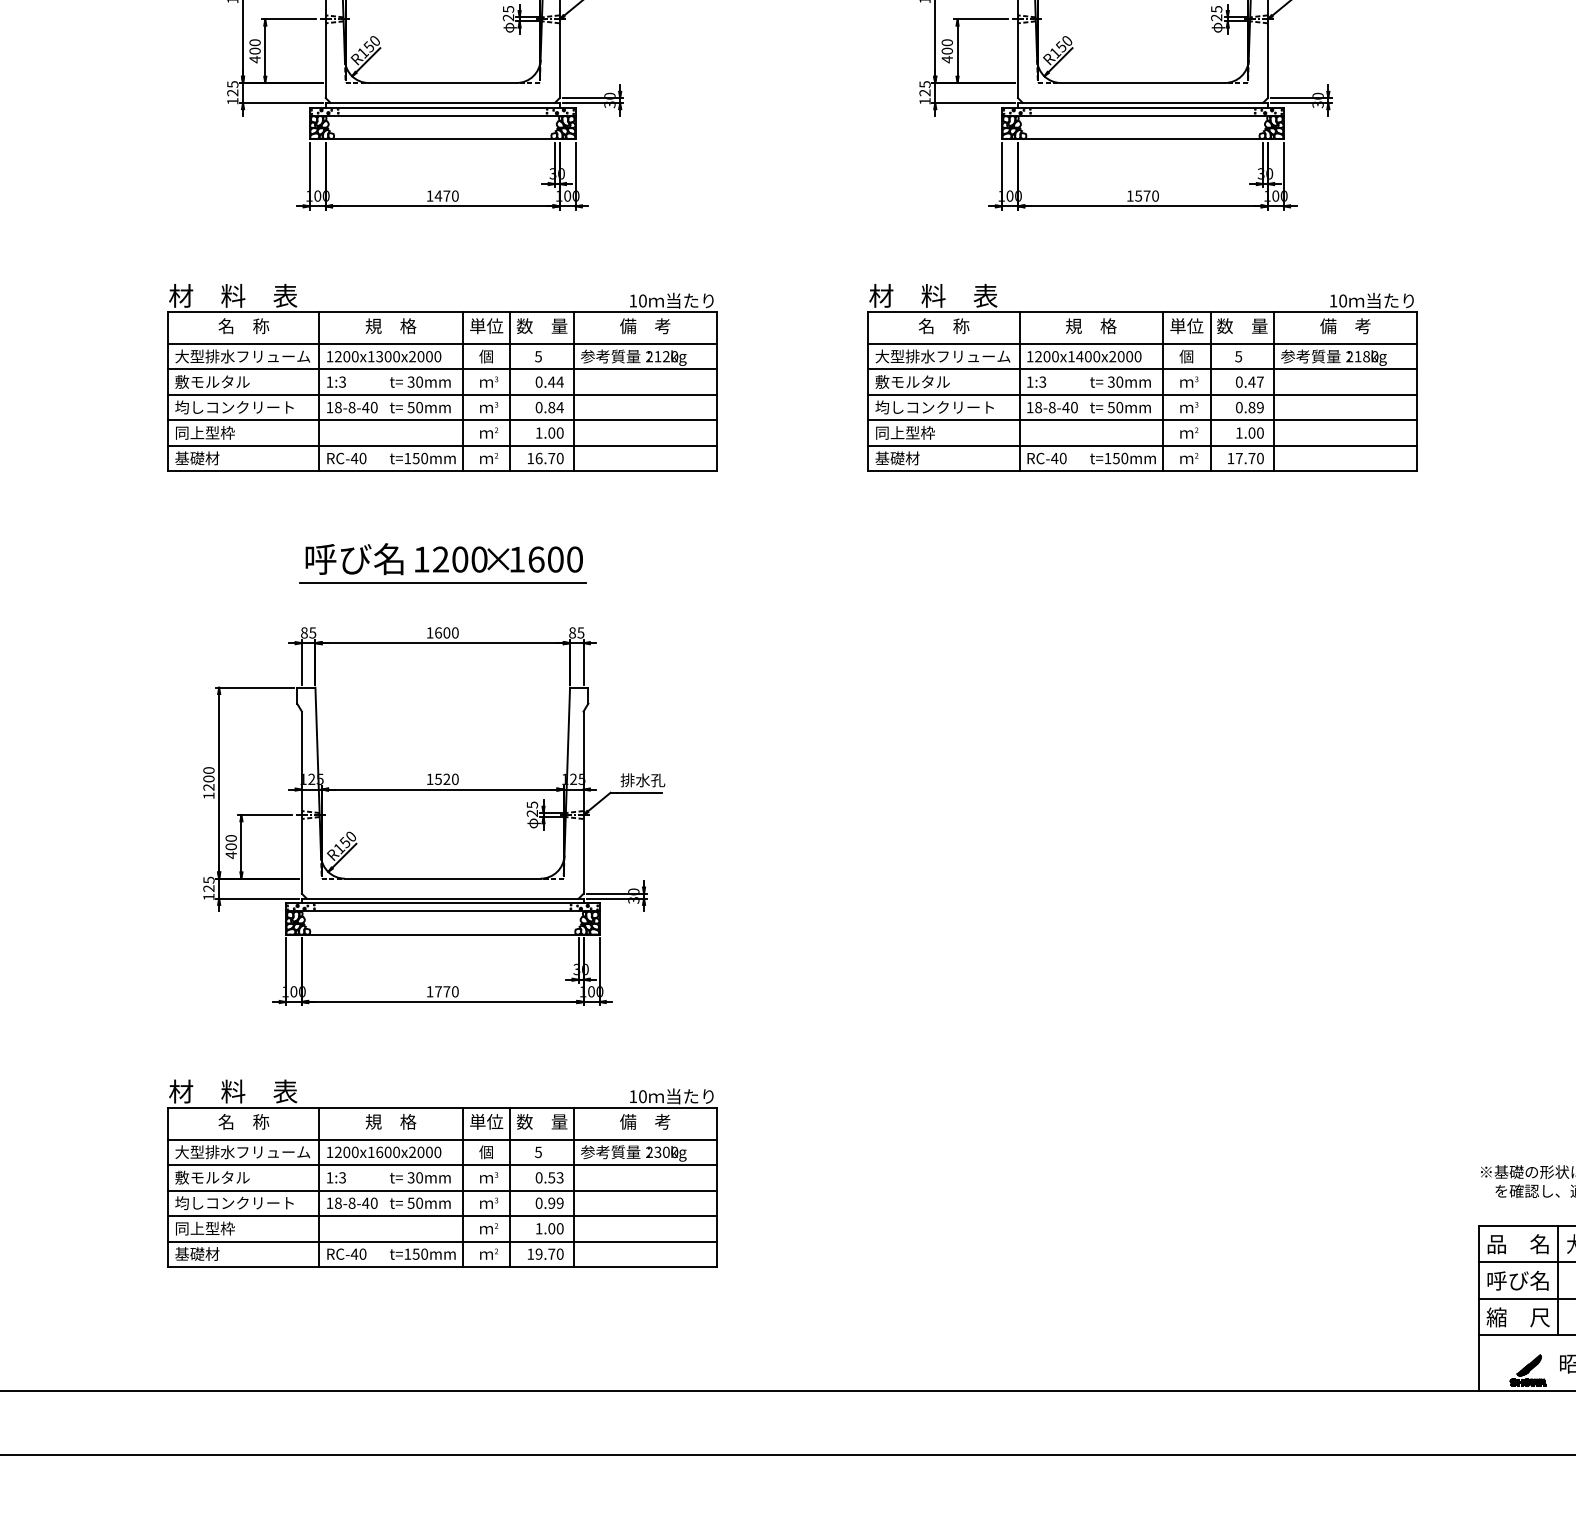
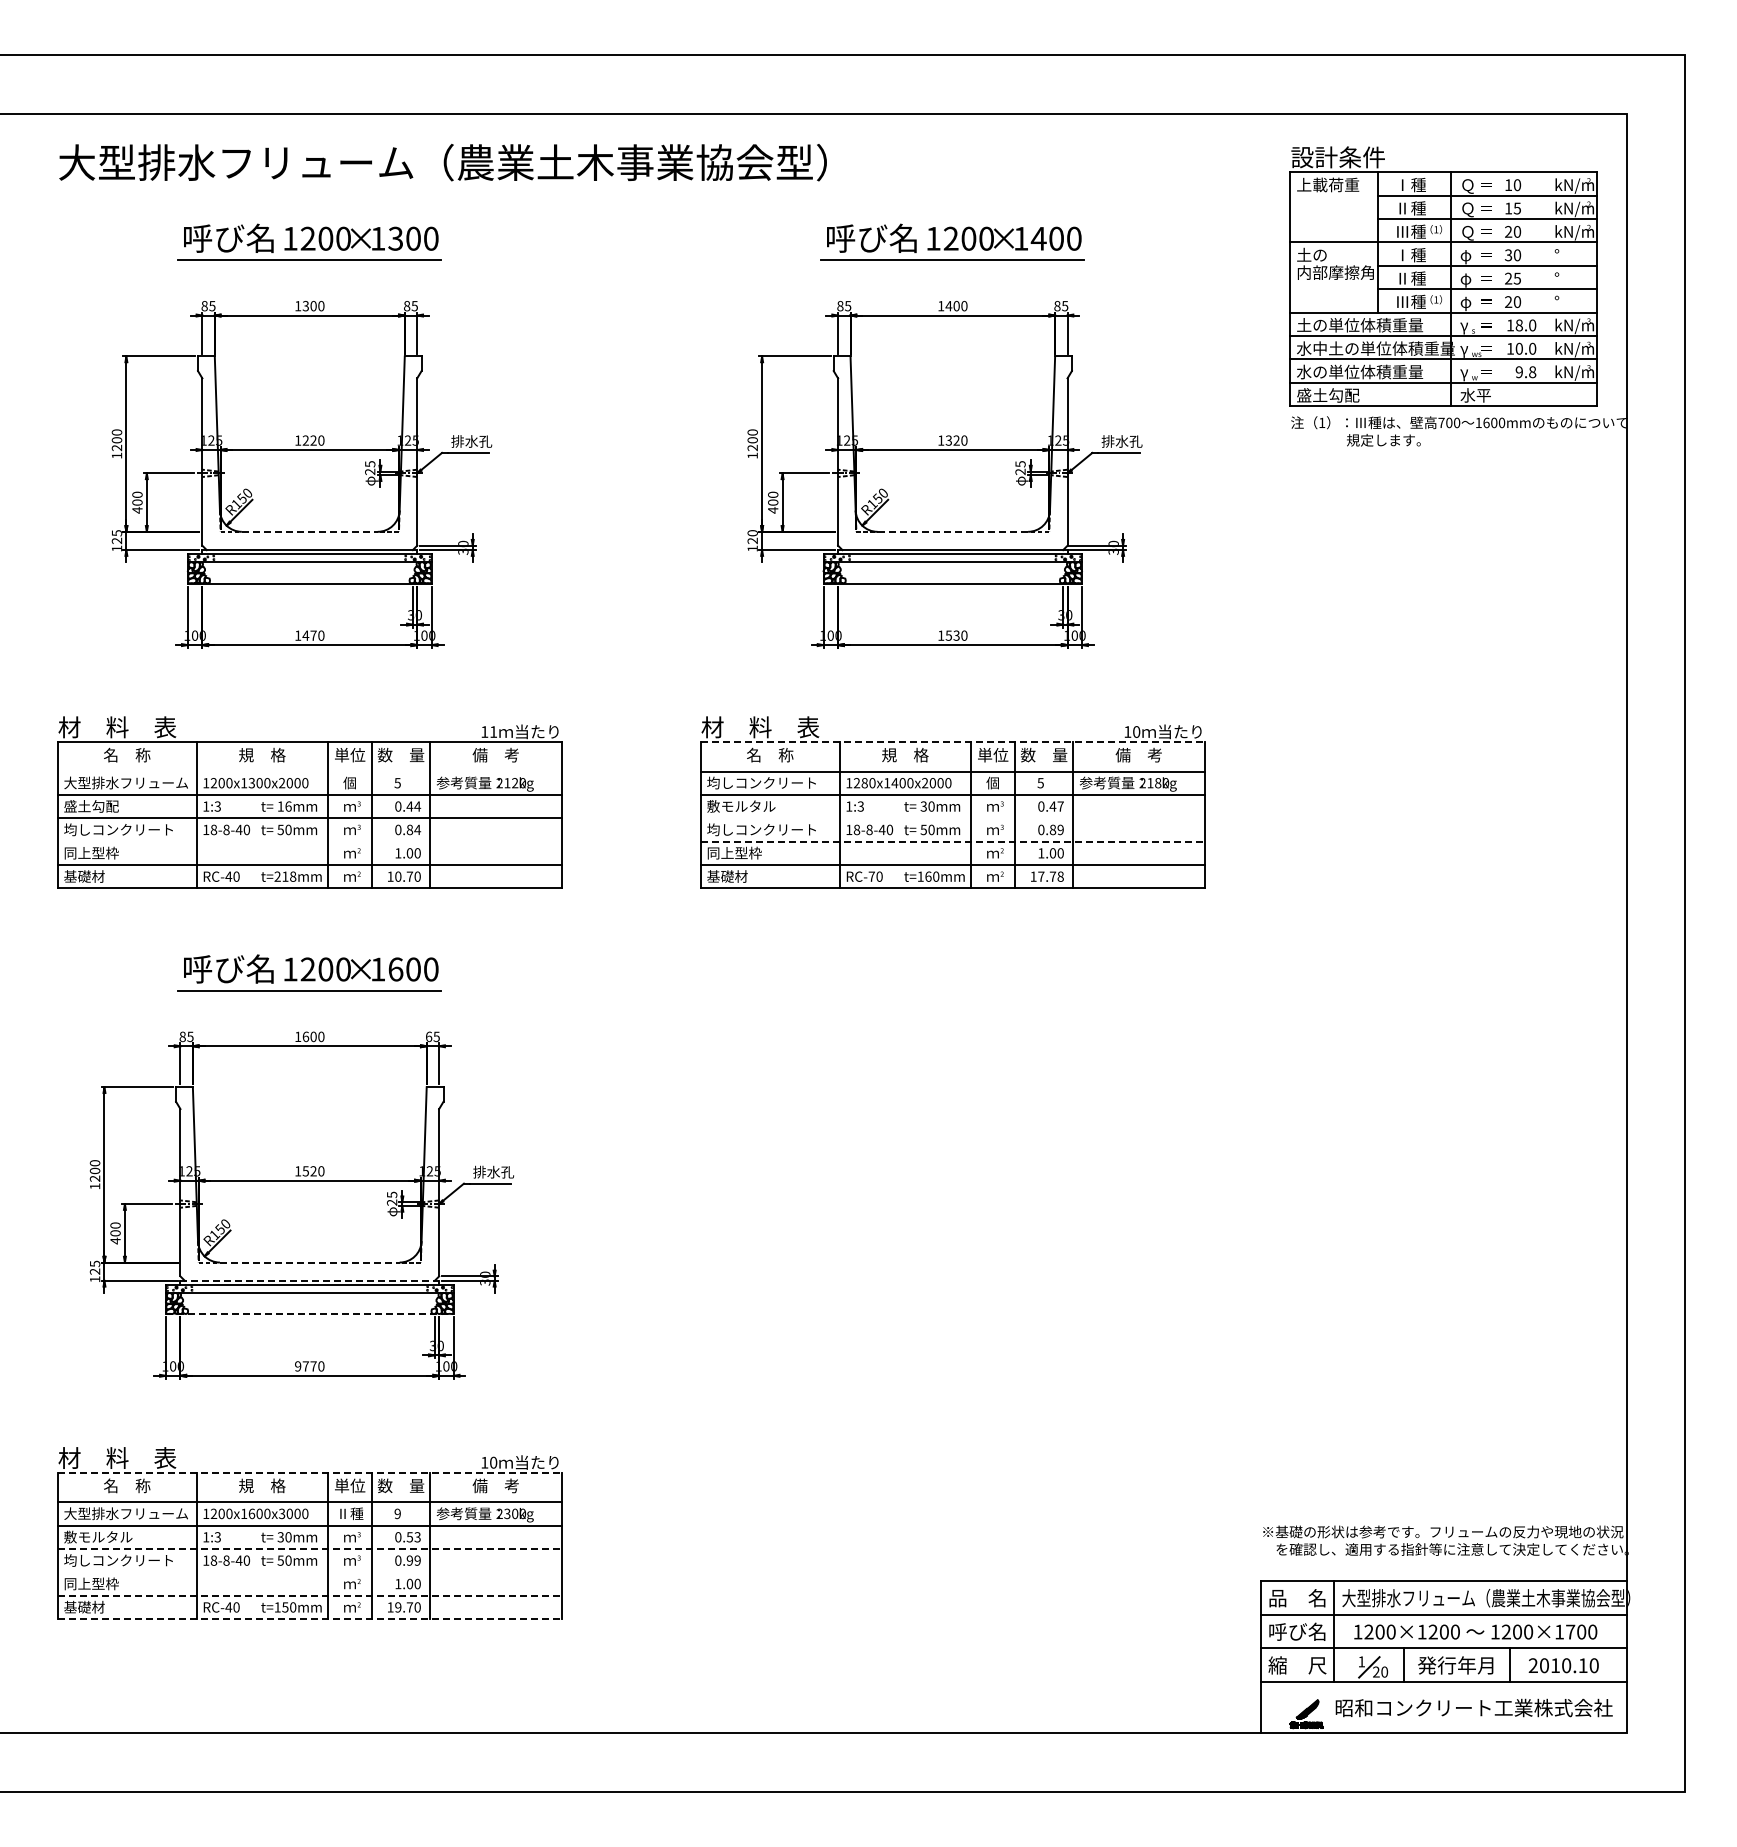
line: (442, 82) -> (309, 531), solid -> dashed
line: (1143, 82) -> (953, 531), solid -> dashed
text: (924, 84) -> (752, 533), 125 -> 120
text: (1146, 195) -> (956, 635), 1570 -> 1530
text: (642, 300) -> (493, 731), 10 -> 11
line: (1143, 312) -> (953, 742), solid -> dashed
line: (442, 343) -> (309, 771), removed
text: (942, 355) -> (768, 782), 大型排水フリューム -> 均しコンクリート
text: (1046, 357) -> (864, 783), 1200x1400x2000 -> 1280x1400x2000
text: (212, 382) -> (98, 806), 敷モルタル -> 盛土勾配
text: (415, 382) -> (284, 806), 30mm -> 16mm
line: (1142, 395) -> (952, 818), removed
line: (442, 420) -> (309, 841), removed
line: (1143, 420) -> (953, 841), solid -> dashed
text: (416, 458) -> (285, 876), t=150mm -> t=218mm
text: (539, 458) -> (398, 876), 16.70 -> 10.70
text: (1054, 458) -> (871, 876), RC-40 -> RC-70
text: (1116, 458) -> (928, 876), t=150mm -> t=160mm
text: (1260, 458) -> (1060, 876), 17.70 -> 17.78
text: (571, 632) -> (428, 1036), 85 -> 65
line: (442, 878) -> (309, 1262), solid -> dashed
line: (443, 898) -> (310, 1280), solid -> dashed
line: (442, 935) -> (309, 1314), solid -> dashed
text: (430, 991) -> (298, 1366), 1770 -> 9770
line: (443, 1107) -> (310, 1472), solid -> dashed
text: (488, 1151) -> (351, 1513), 個 -> Ⅱ種
text: (538, 1151) -> (397, 1513), 5 -> 9
text: (411, 1153) -> (281, 1514), 1200x1600x2000 -> 1200x1600x3000
line: (443, 1190) -> (310, 1548), solid -> dashed
line: (442, 1216) -> (309, 1572), removed
line: (443, 1241) -> (310, 1595), solid -> dashed
line: (443, 1267) -> (310, 1619), solid -> dashed

